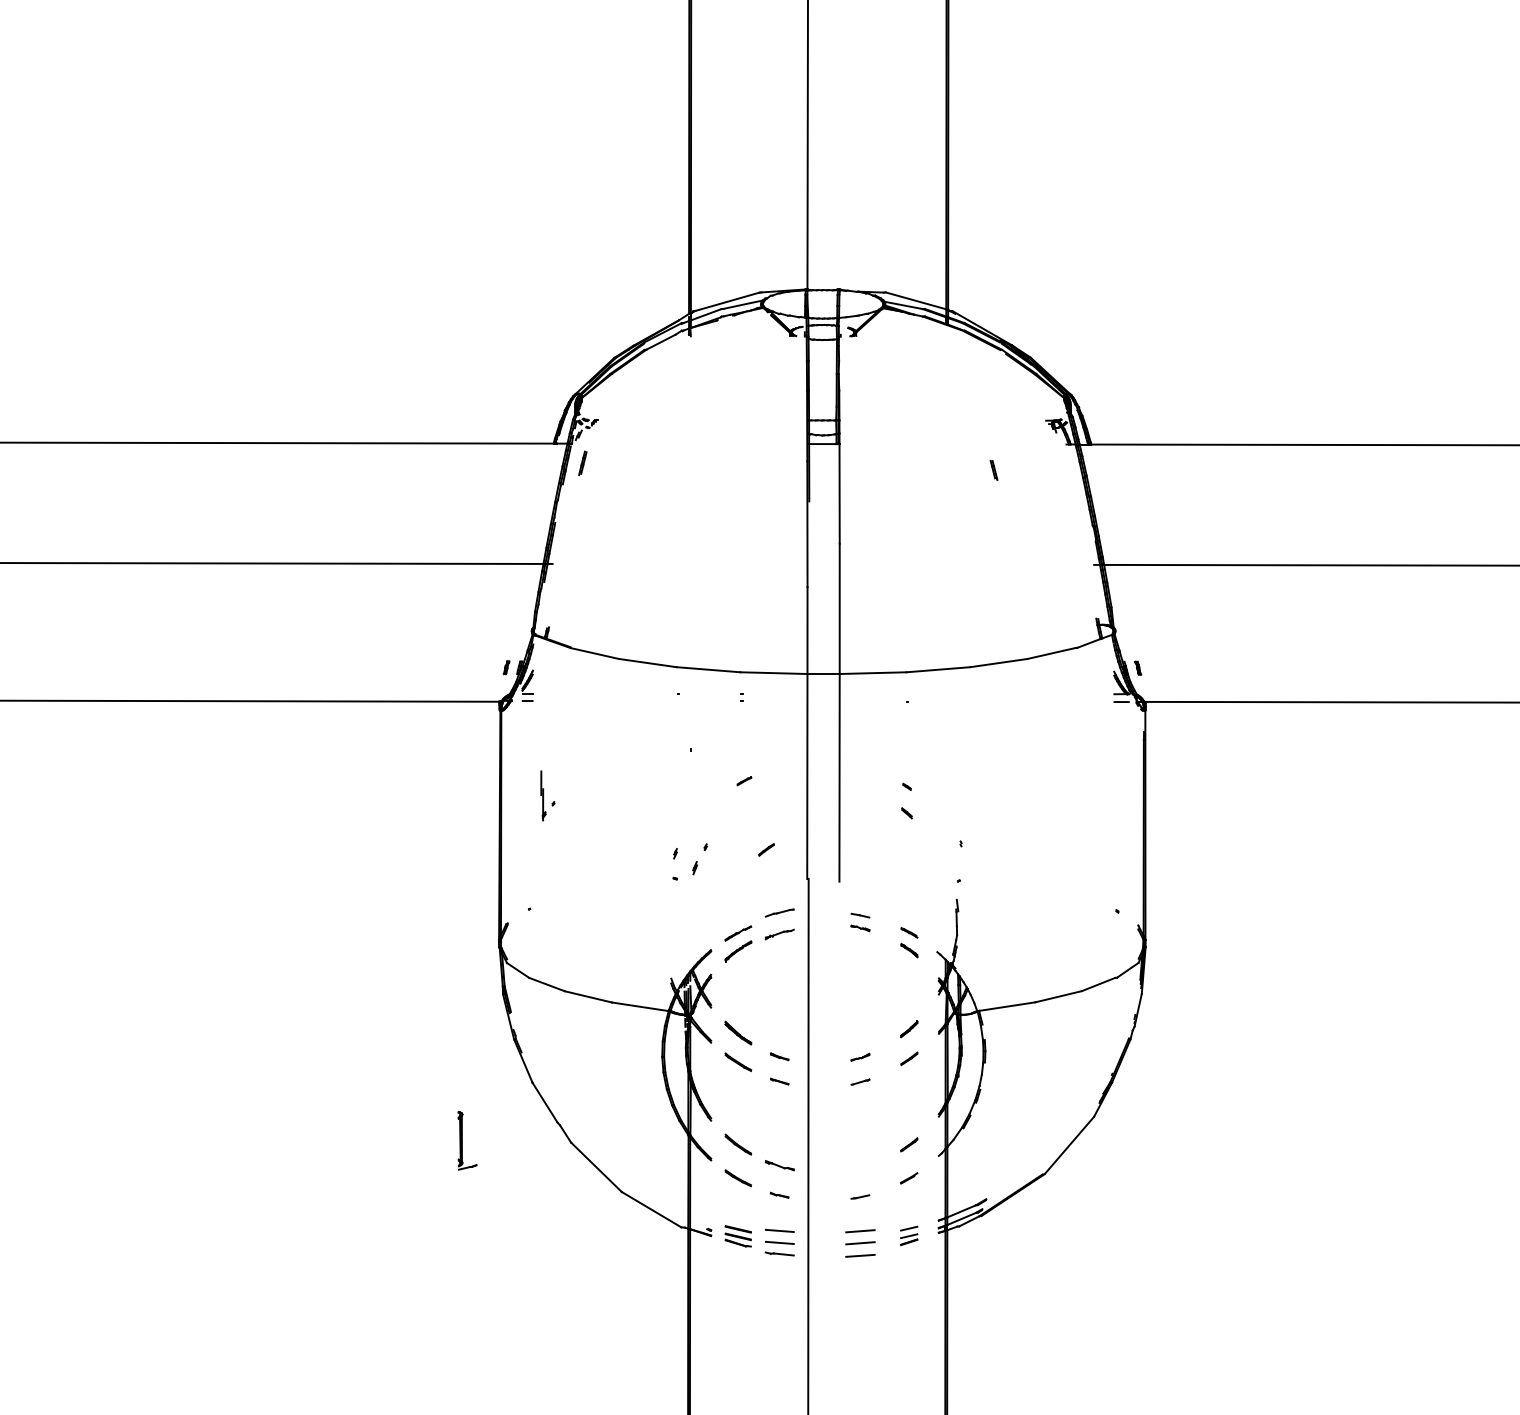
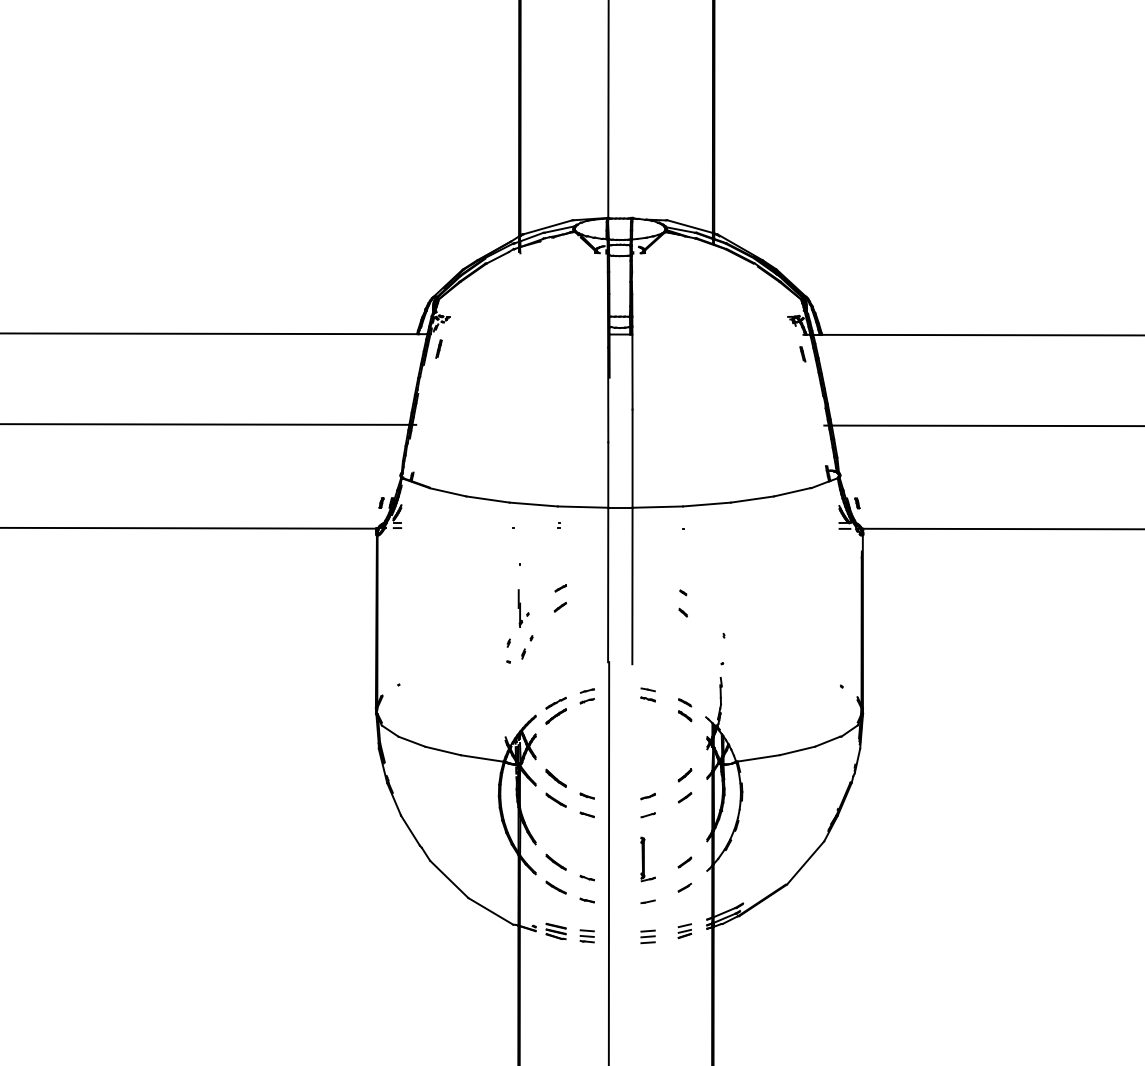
part: (993, 470) -> (802, 354), moved
part: (547, 795) -> (523, 608), moved
line: (766, 848) -> (560, 606), moved
part: (779, 924) -> (587, 696), size x0.62
part: (466, 1140) -> (647, 859), moved
part: (778, 1164) -> (586, 877), size x0.62
part: (778, 1243) -> (586, 936), size x0.62
part: (859, 1243) -> (647, 936), size x0.62

